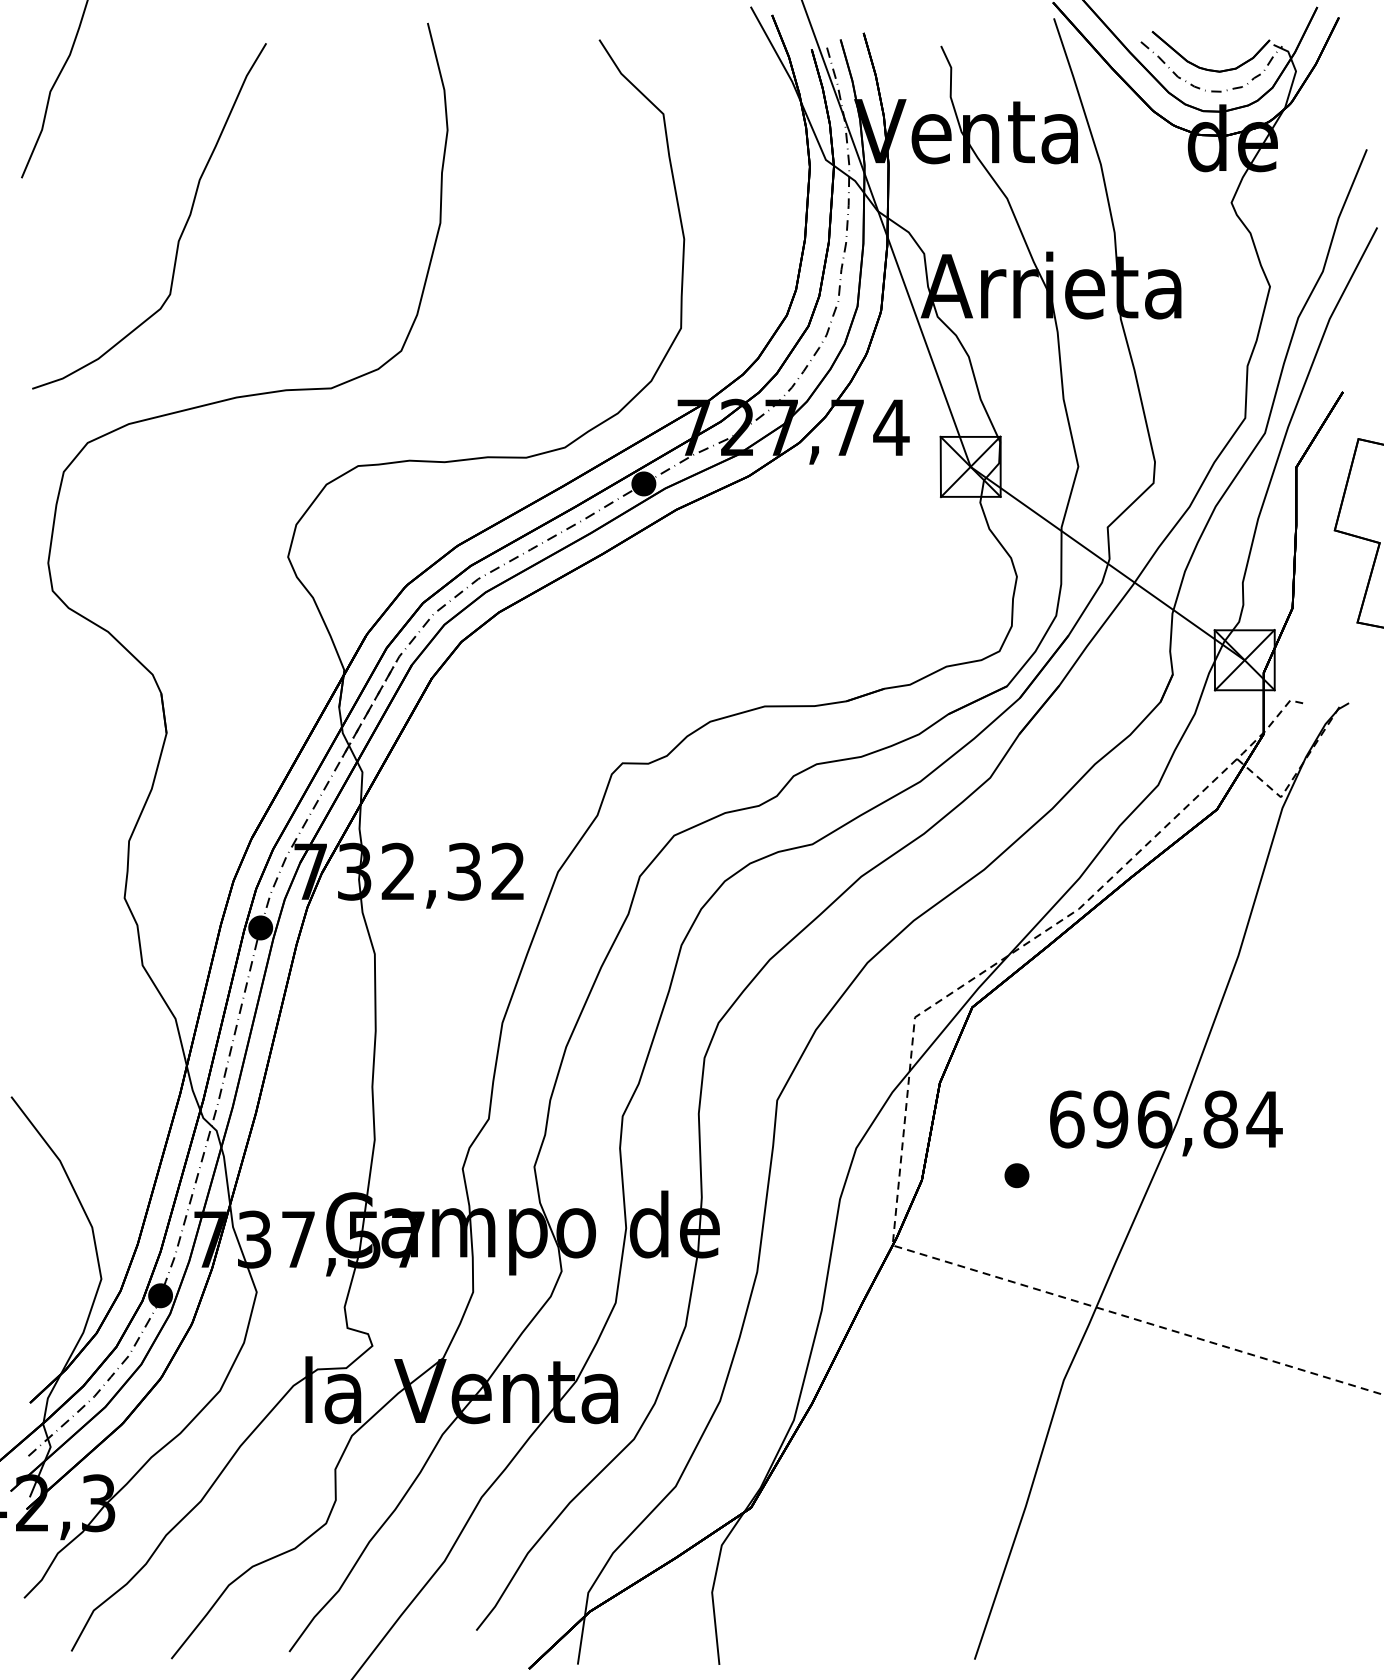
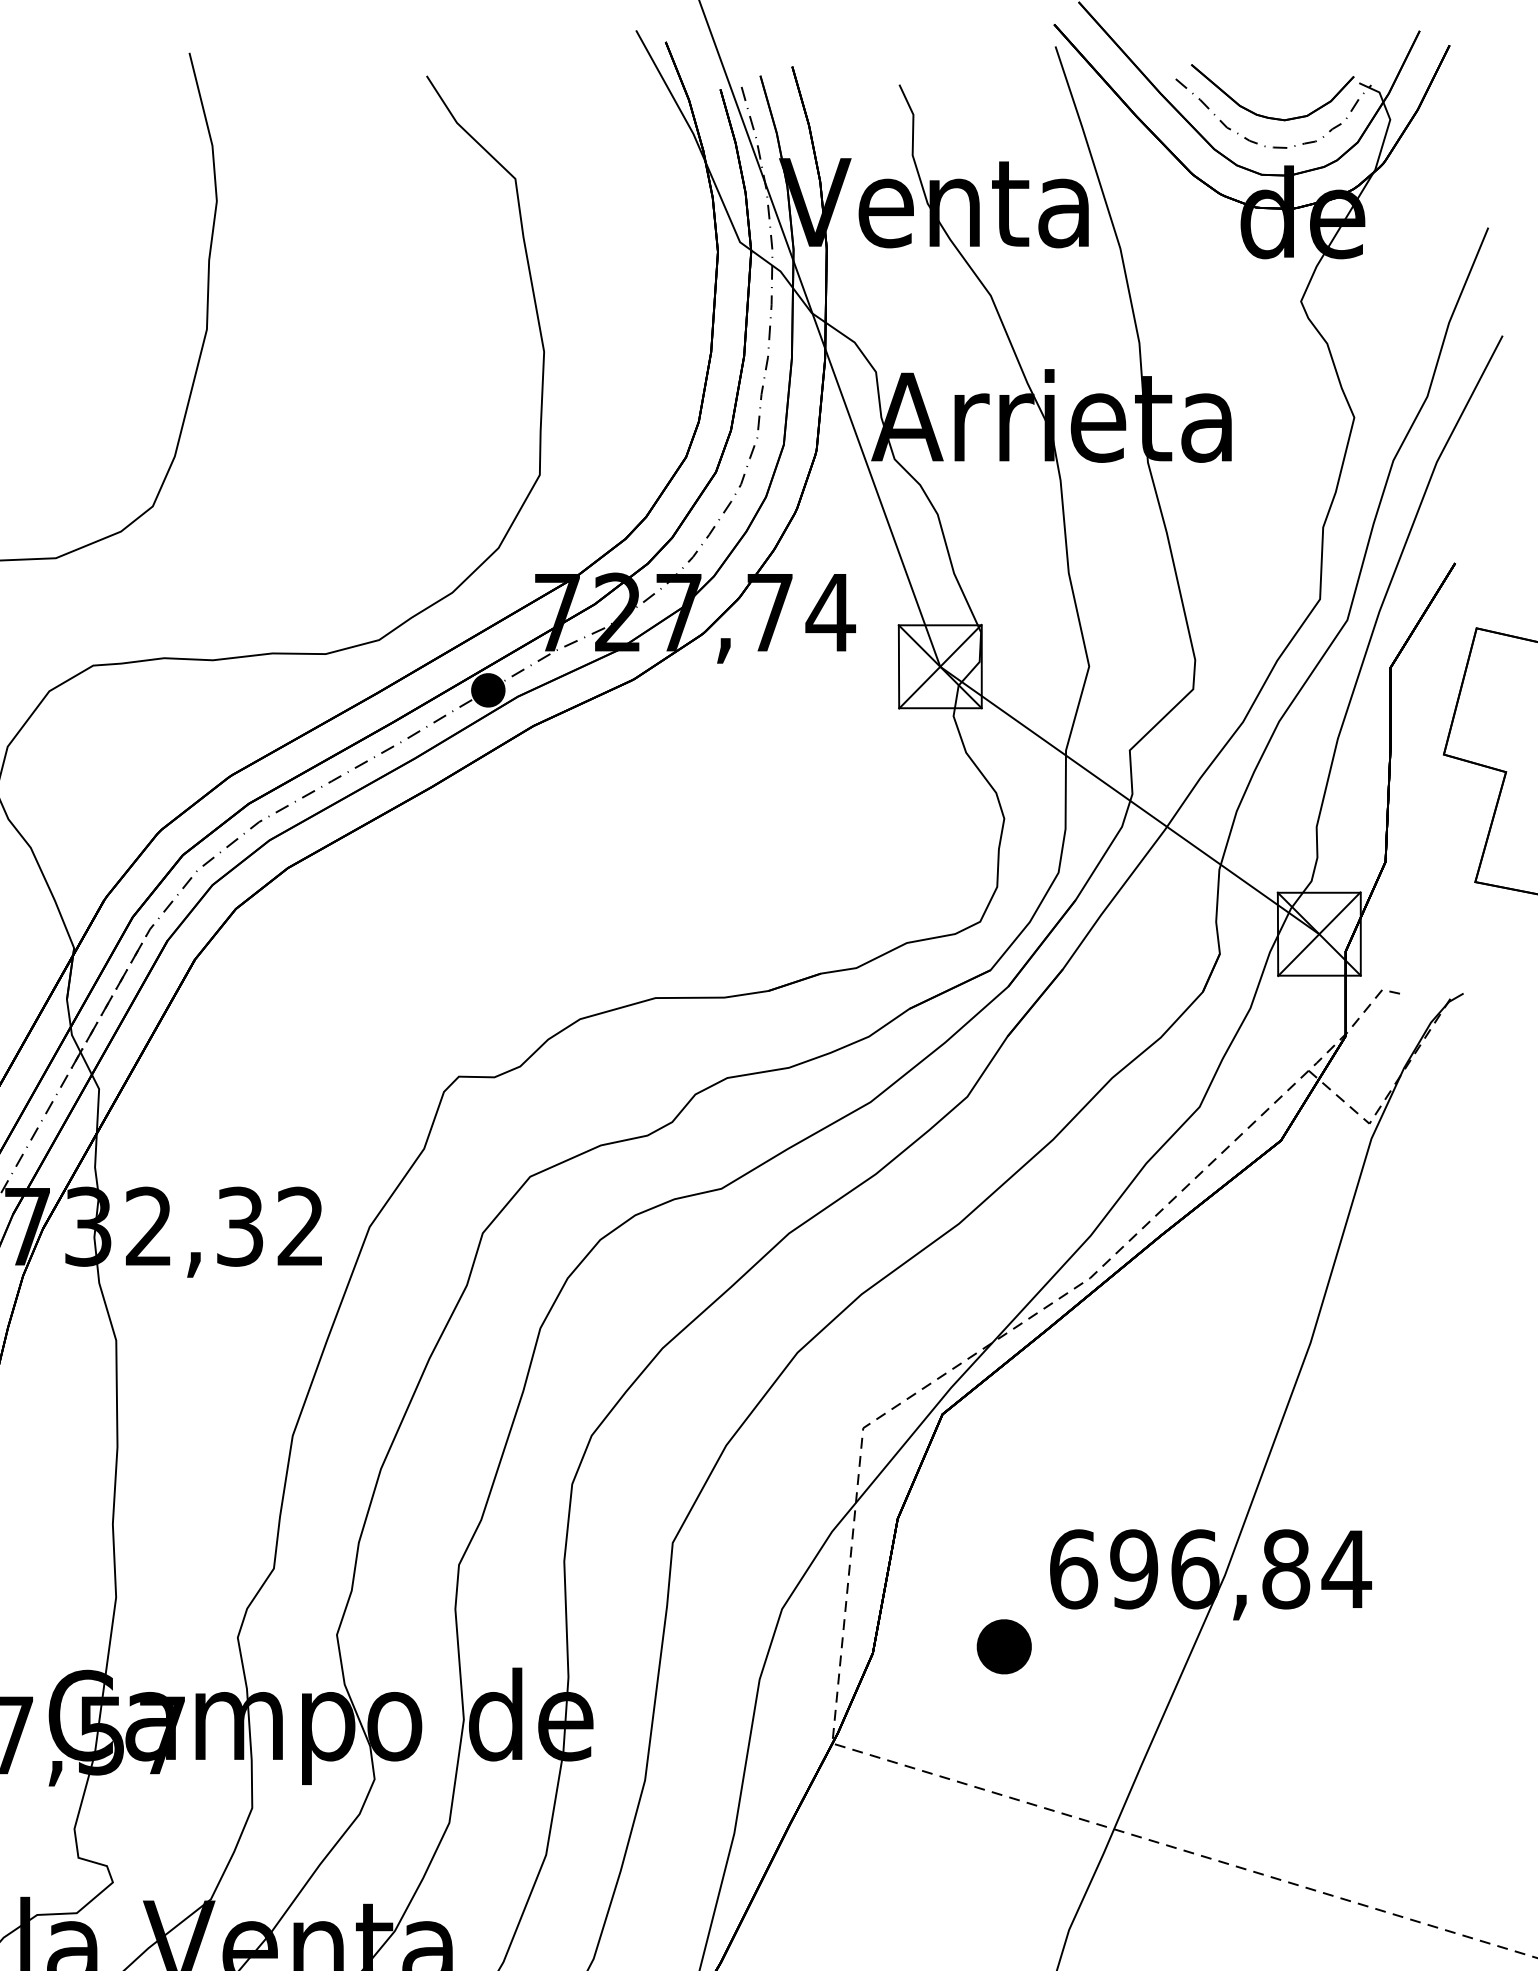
part: (1016, 1175) -> (1003, 1646), size x1.6

